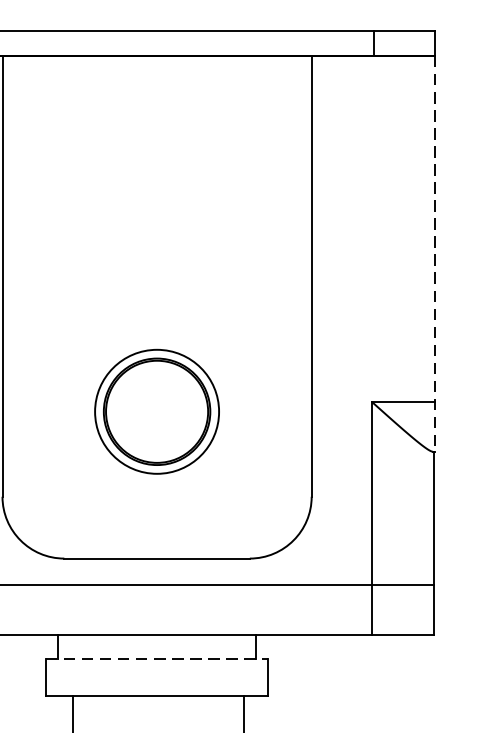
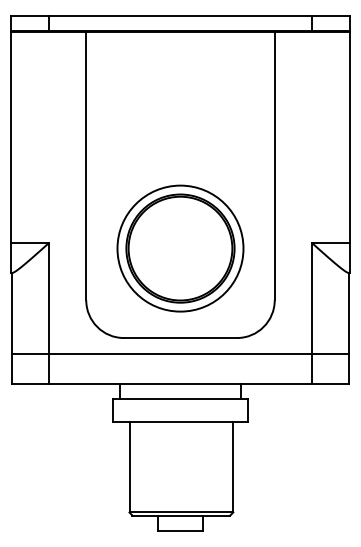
line: (435, 254) -> (350, 152), dashed -> solid
part: (157, 411) -> (180, 248), size x1.67
line: (157, 659) -> (180, 399), dashed -> solid

